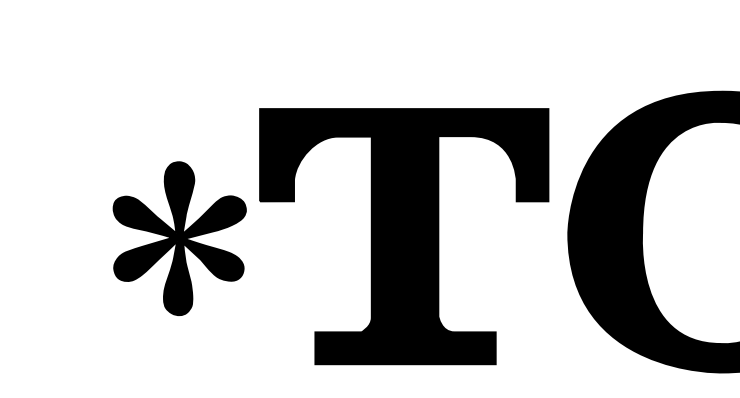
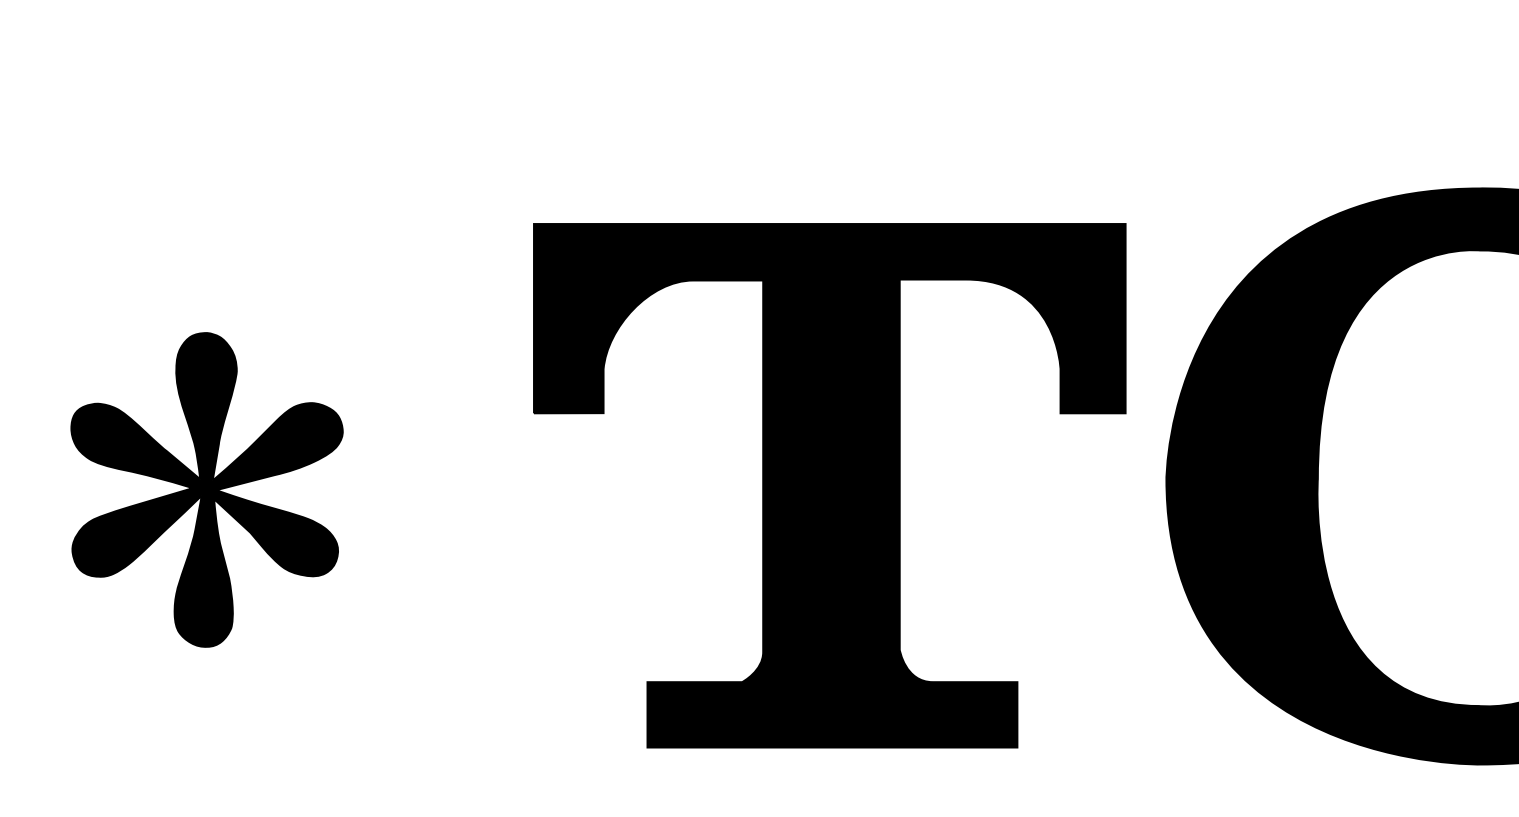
part: (179, 238) -> (206, 489), moved

